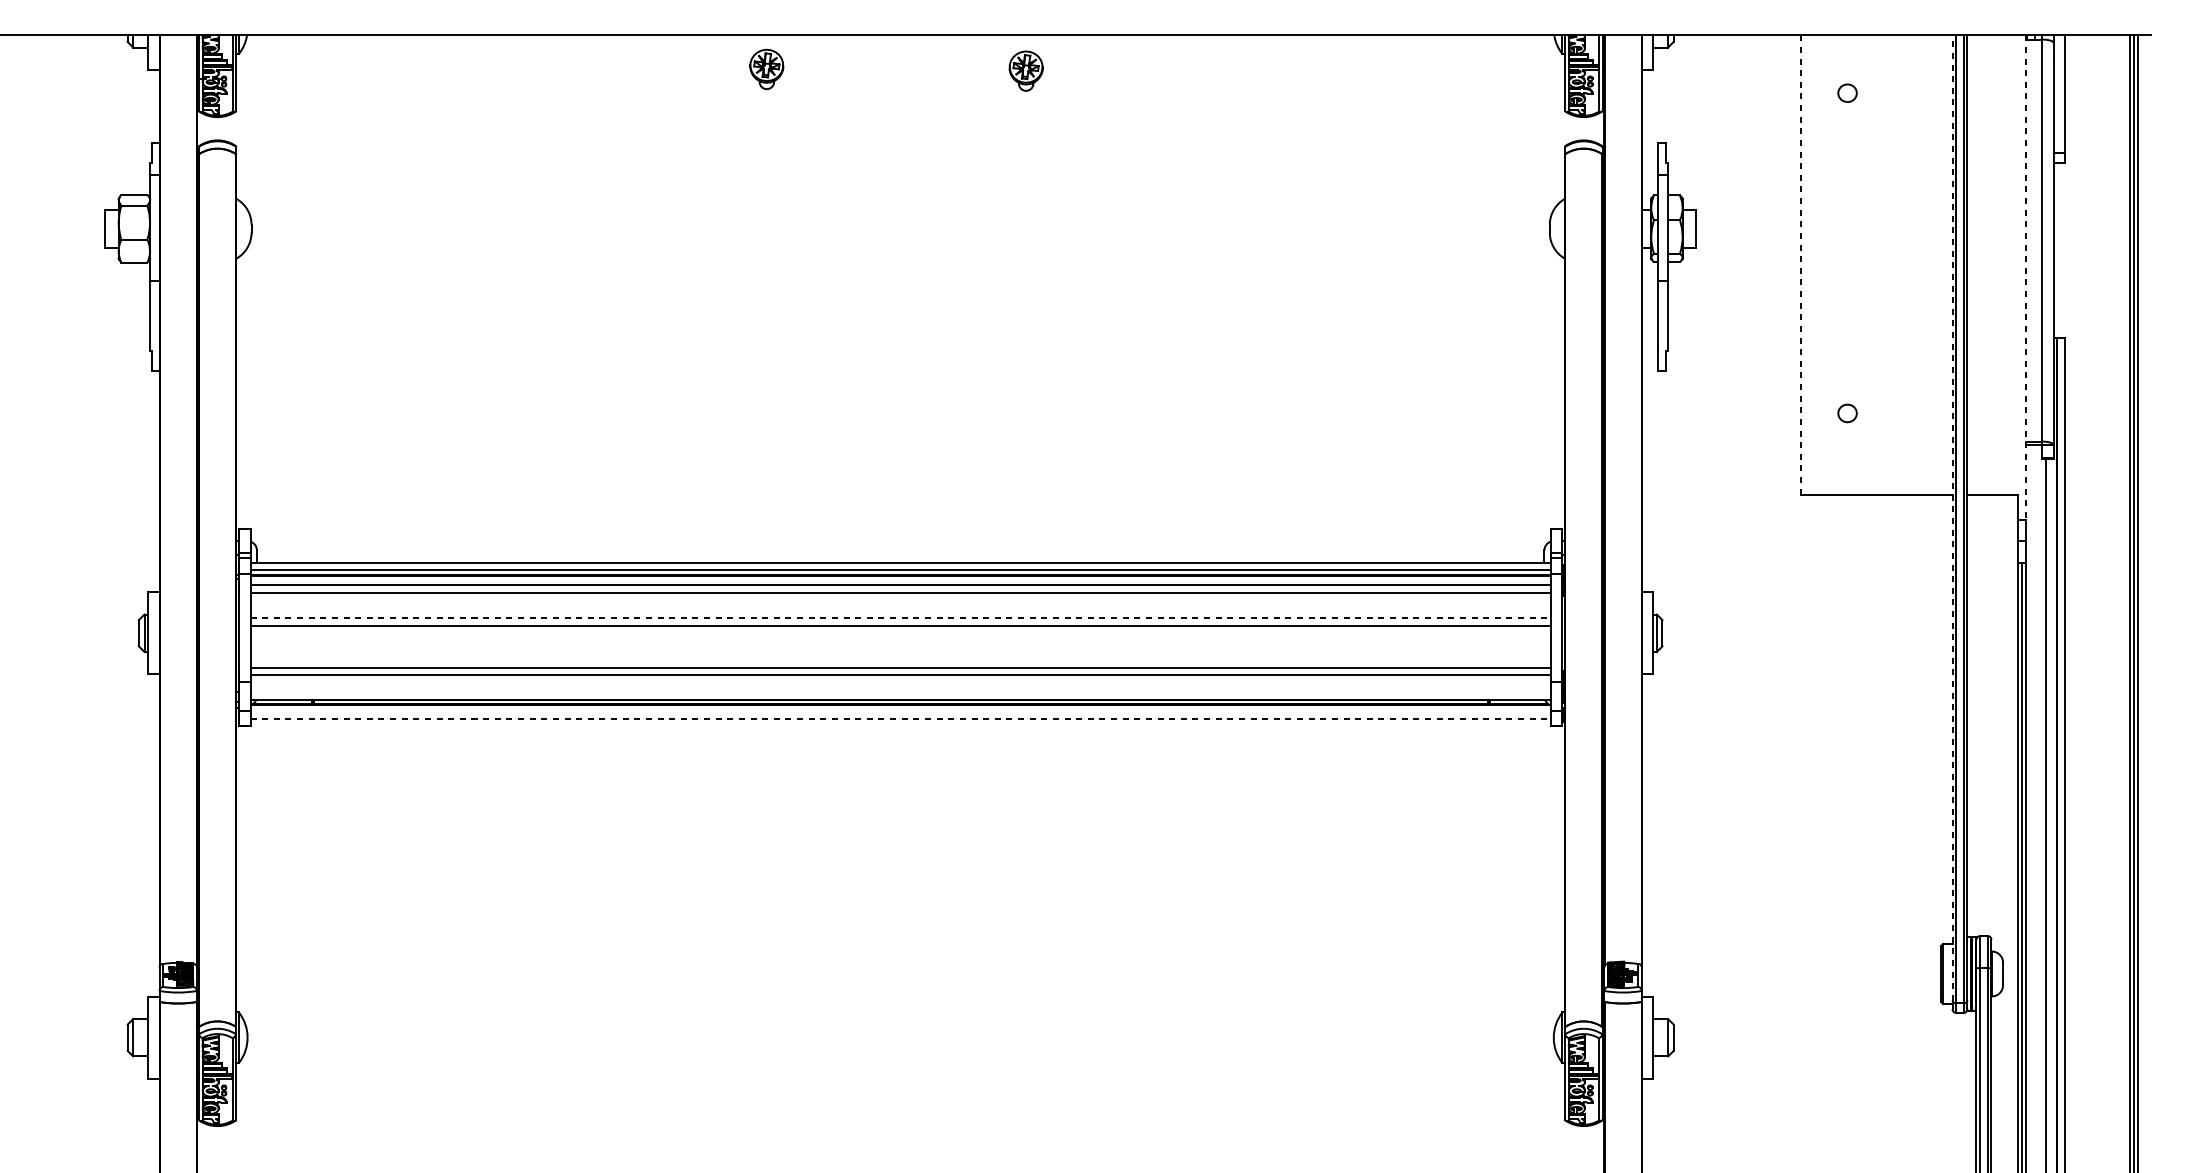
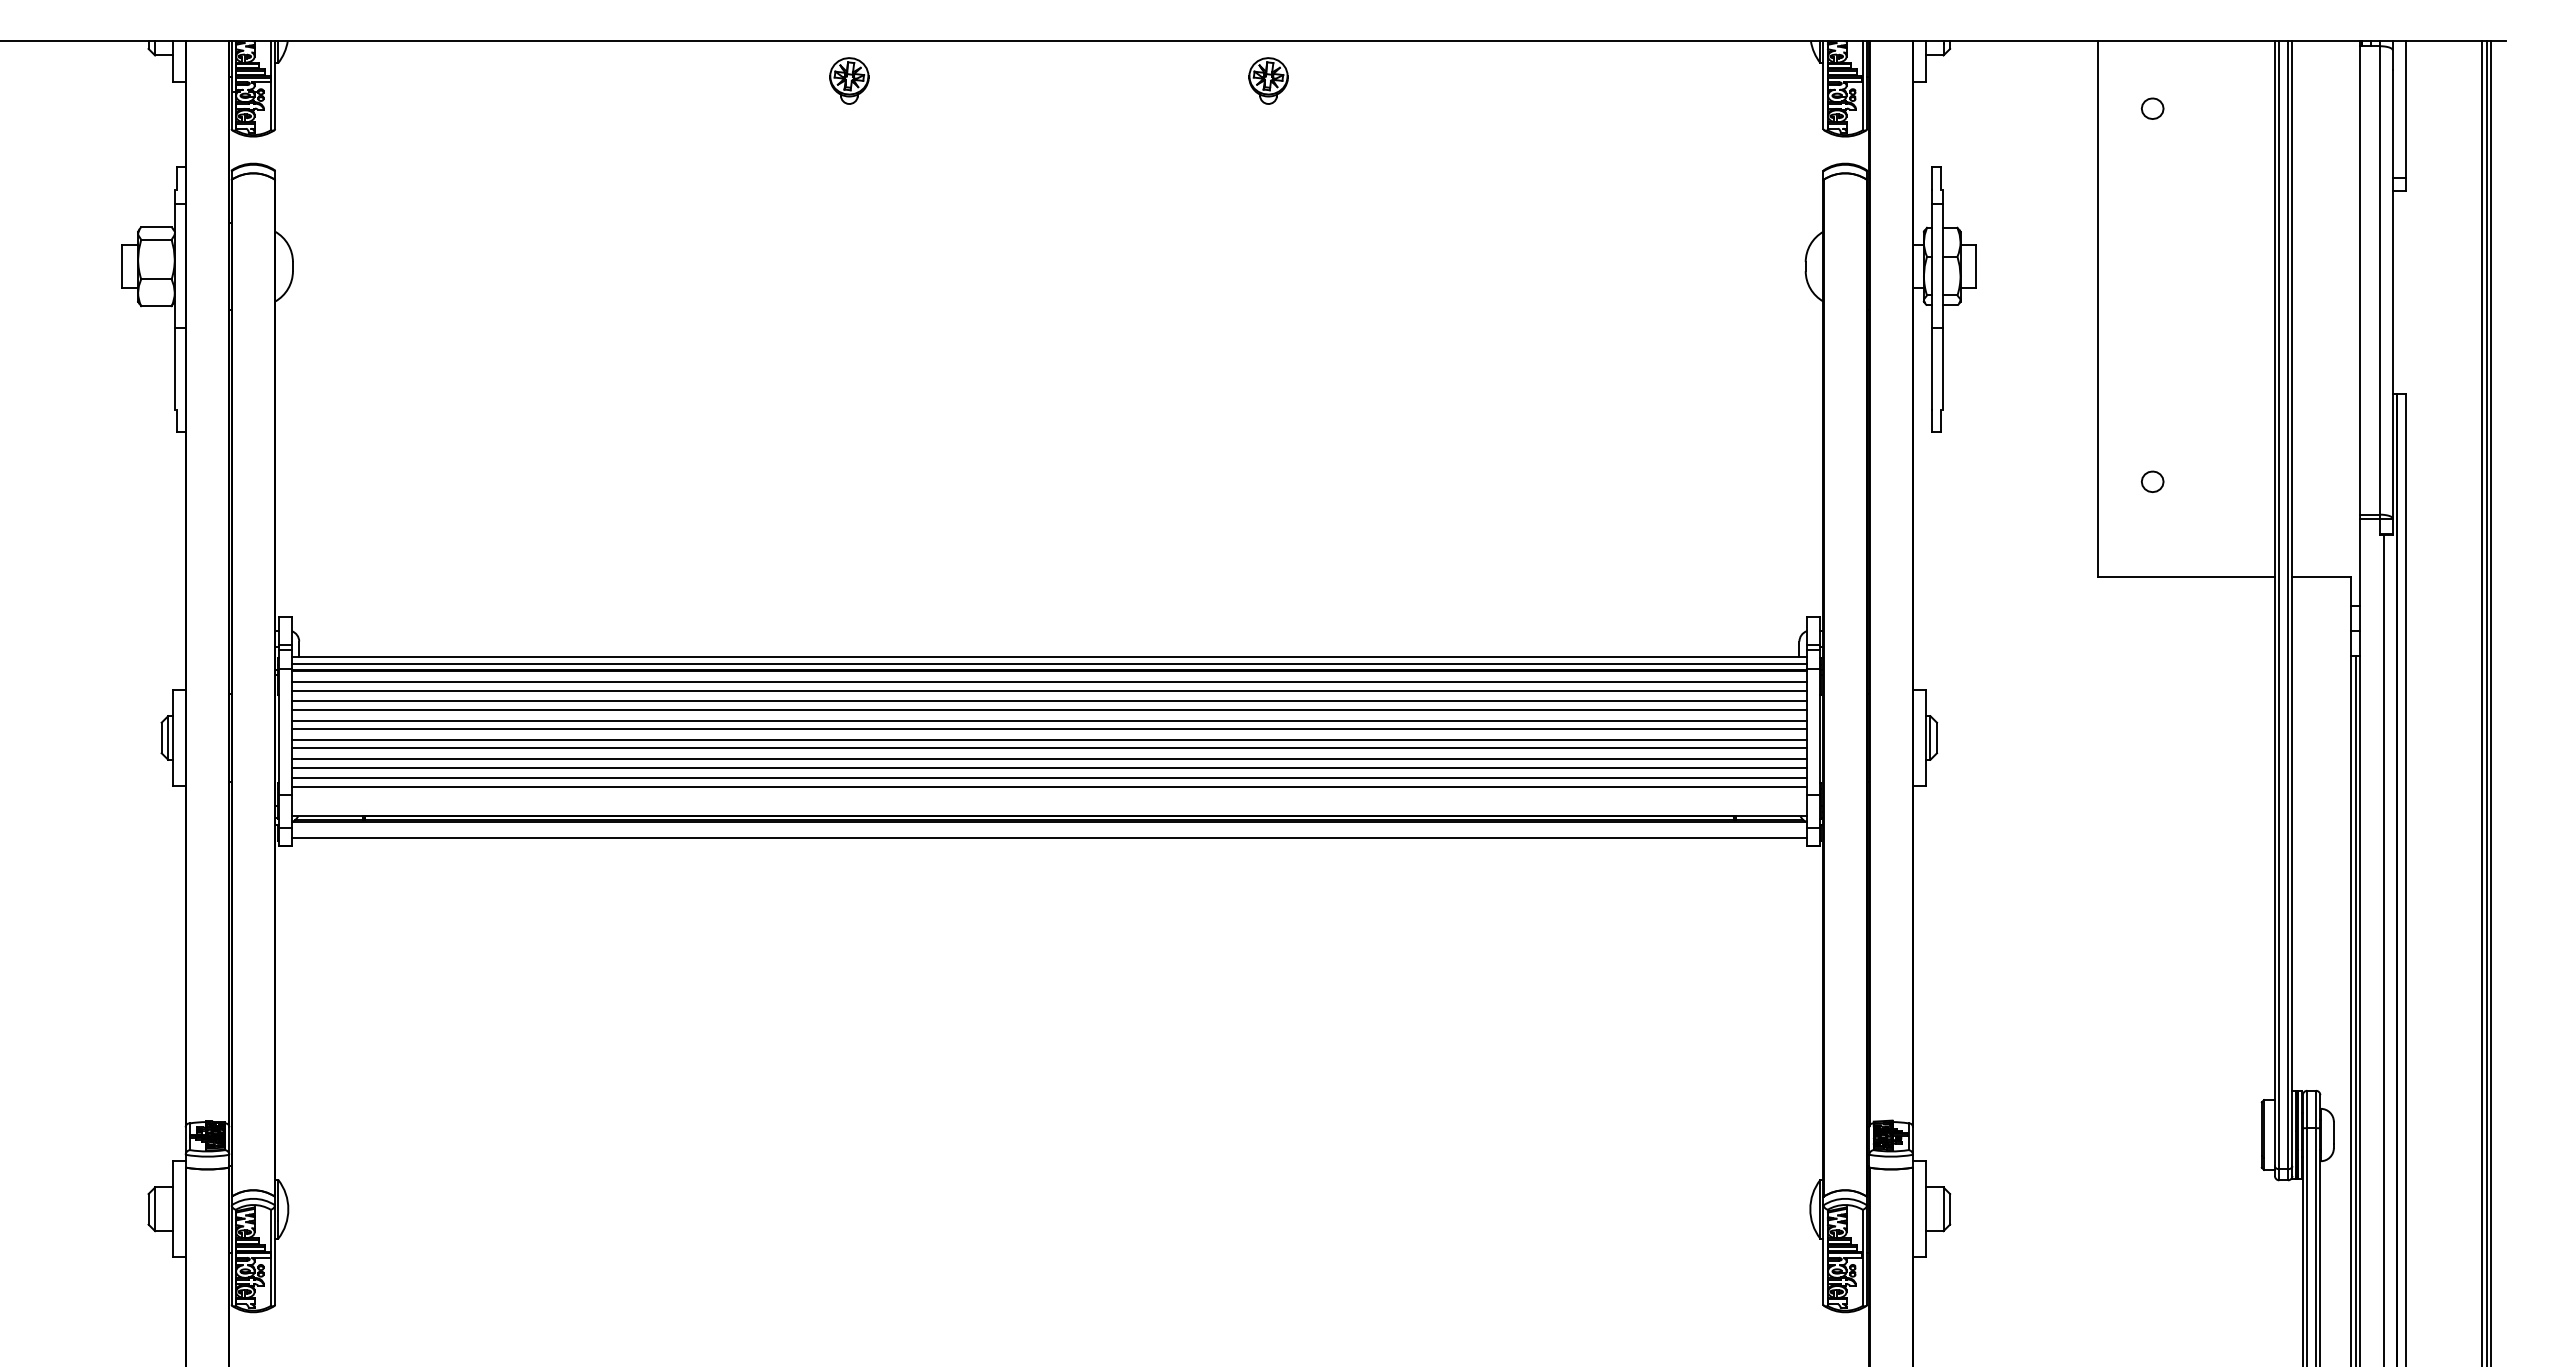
part: (766, 69) -> (849, 80), moved
part: (1026, 70) -> (1268, 80), moved
line: (1801, 265) -> (2098, 309), dashed -> solid
line: (2025, 277) -> (2360, 323), dashed -> solid
line: (1952, 517) -> (2274, 603), dashed -> solid
line: (899, 601) -> (1048, 701), added
line: (899, 608) -> (1048, 709), added
line: (900, 618) -> (1049, 720), dashed -> solid
line: (899, 634) -> (1048, 739), added
line: (899, 642) -> (1048, 748), added
line: (899, 651) -> (1048, 759), added
line: (899, 658) -> (1048, 767), added
line: (900, 719) -> (1049, 838), dashed -> solid

